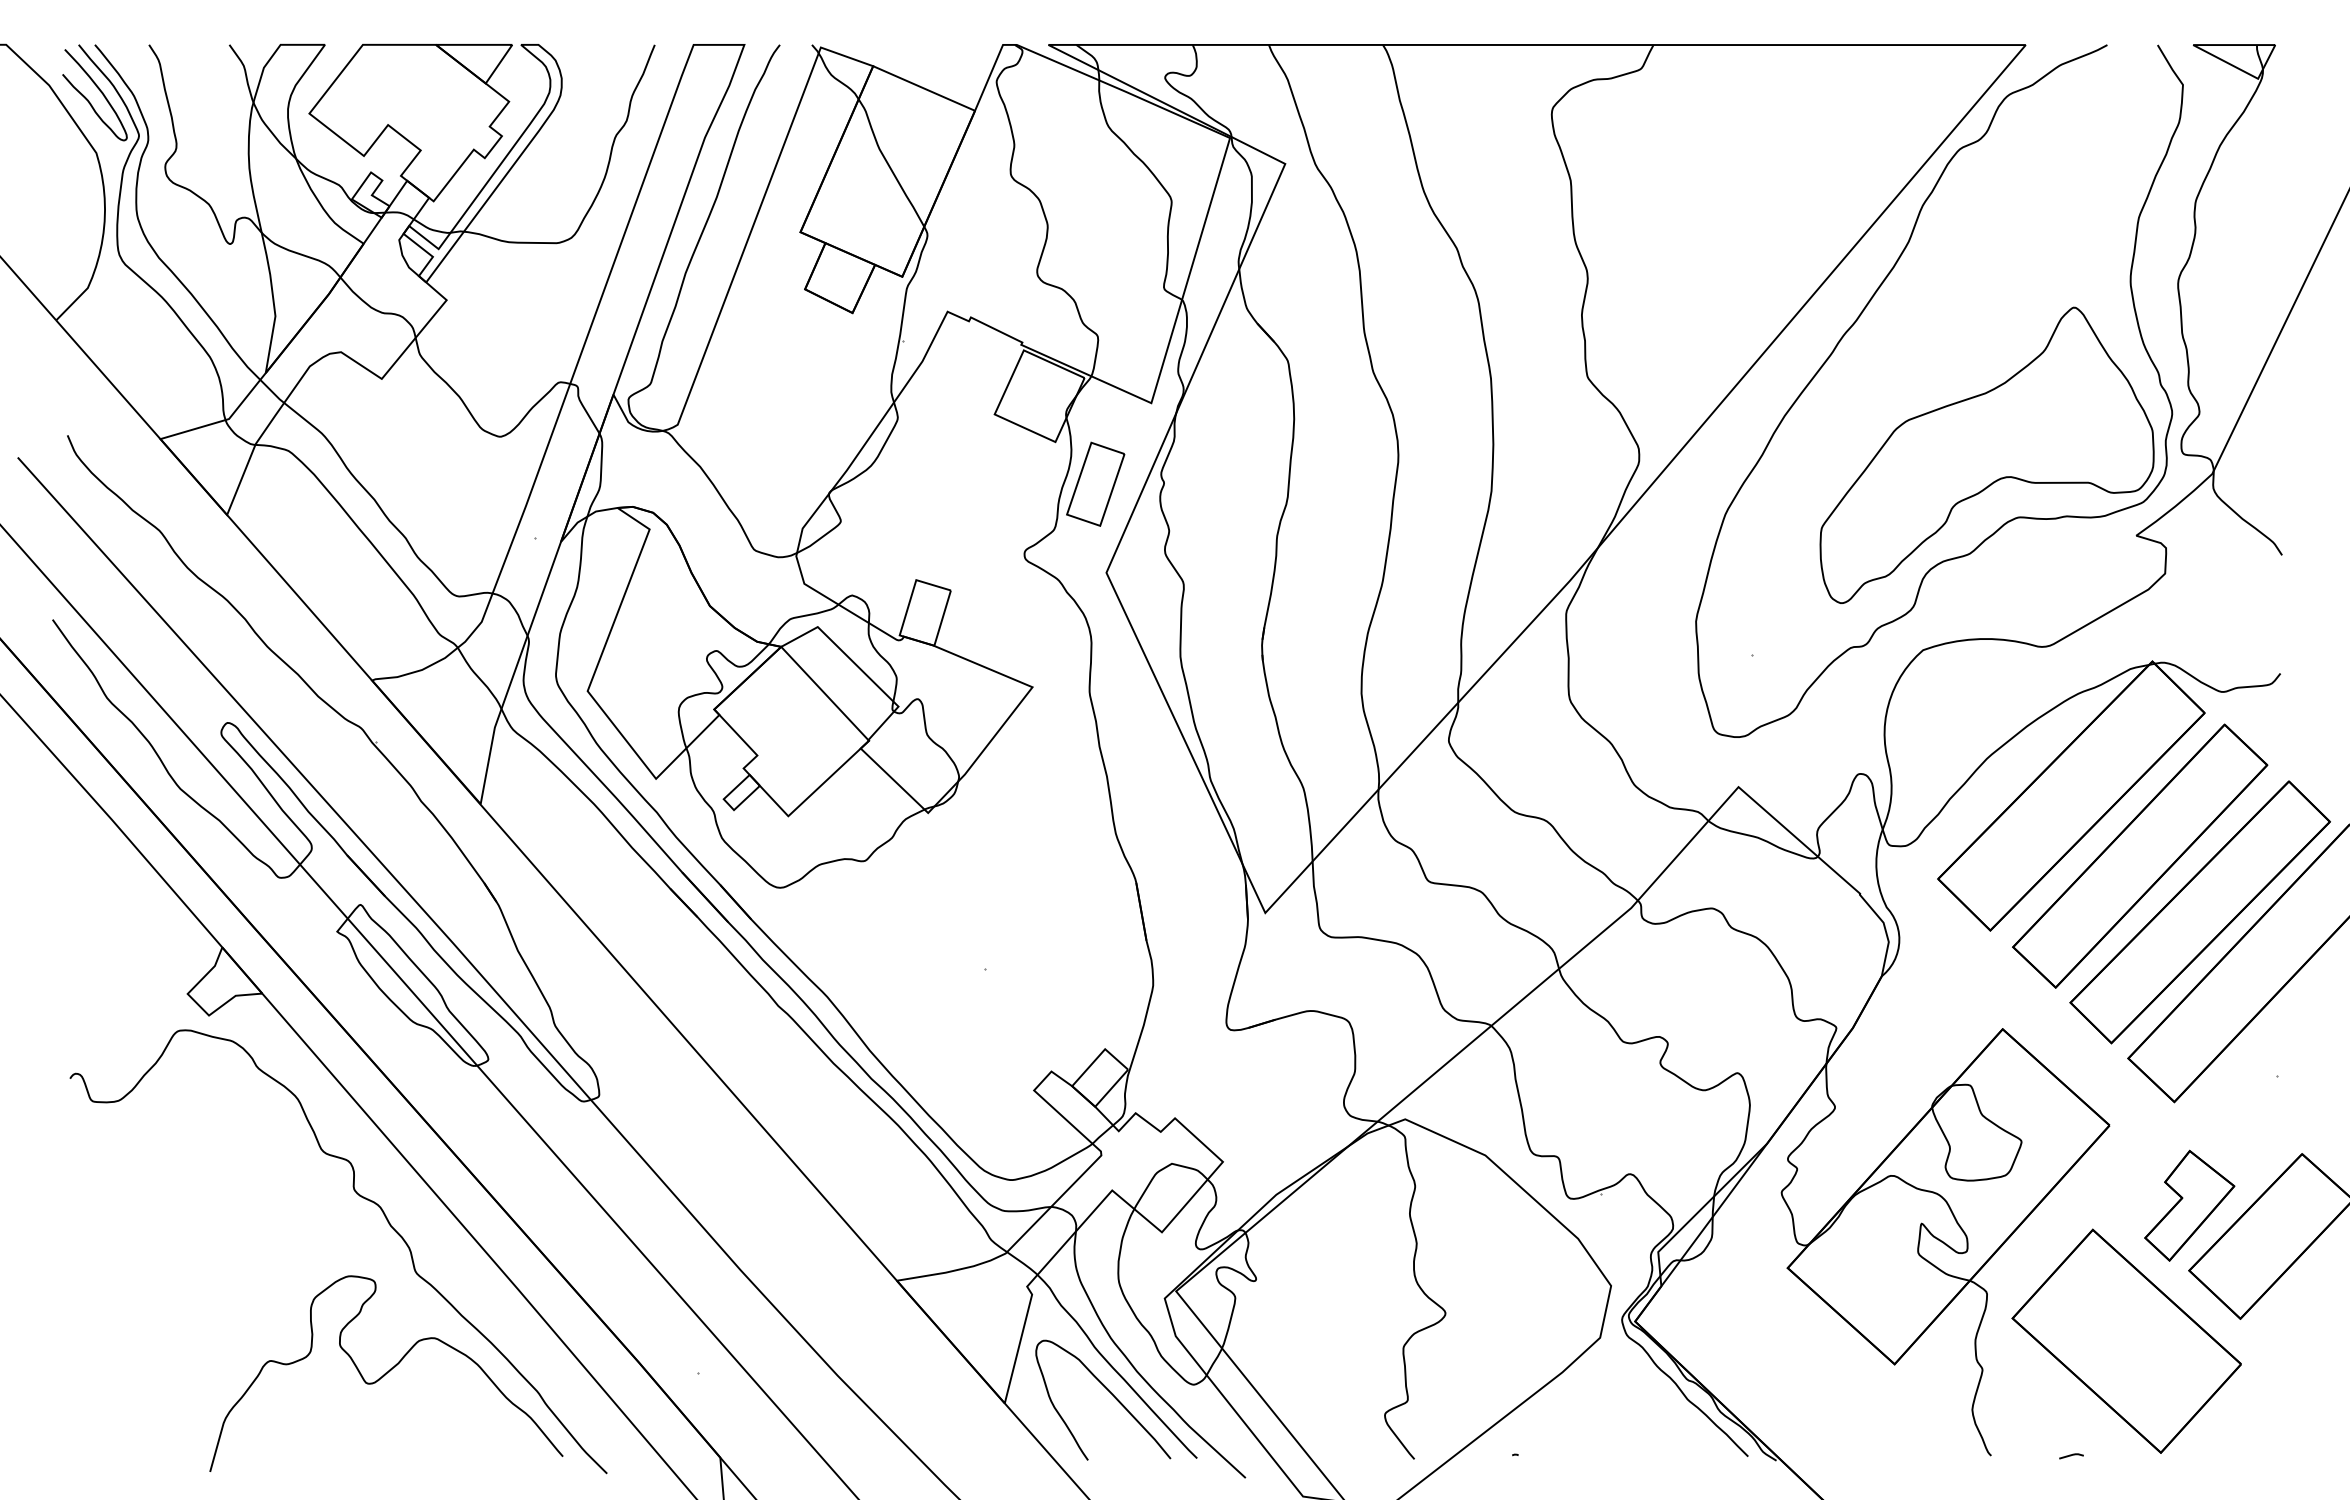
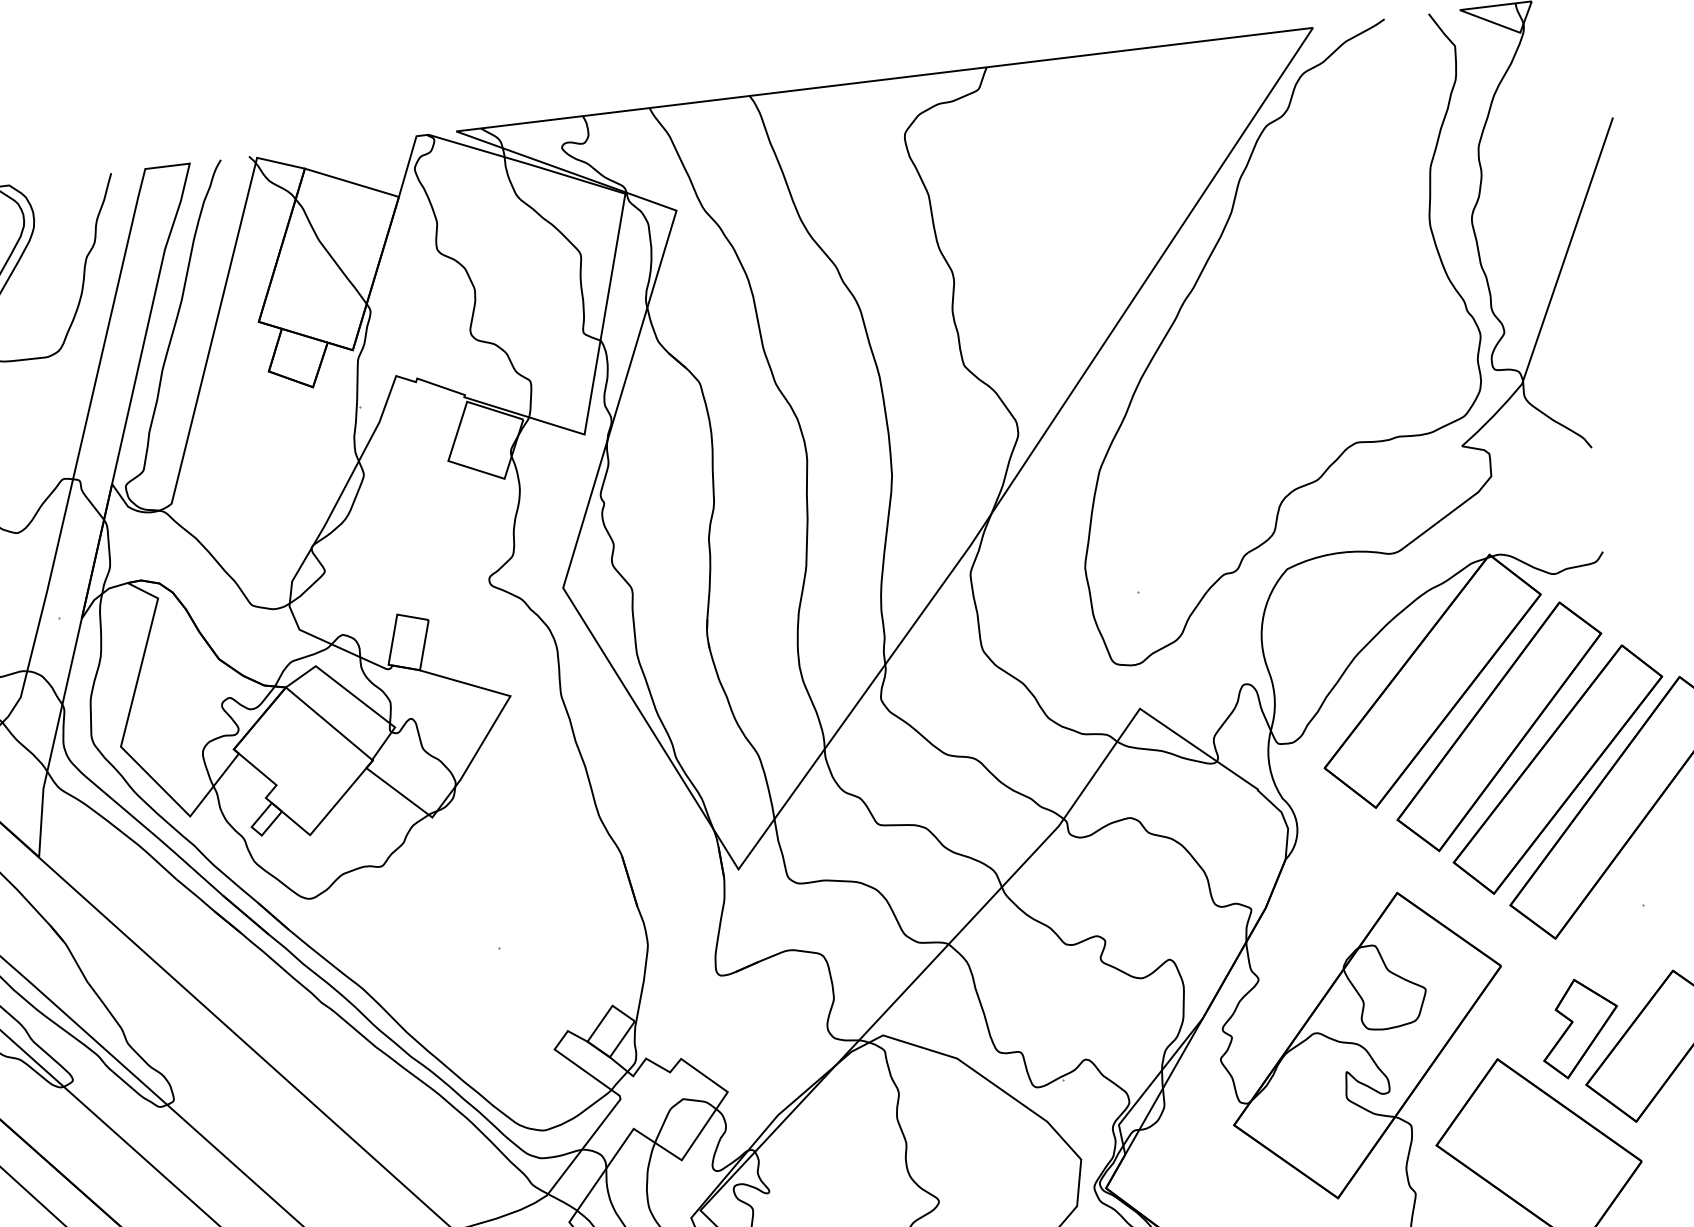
part: (1986, 454) -> (1322, 390), removed
part: (1095, 483) -> (544, 510), removed

